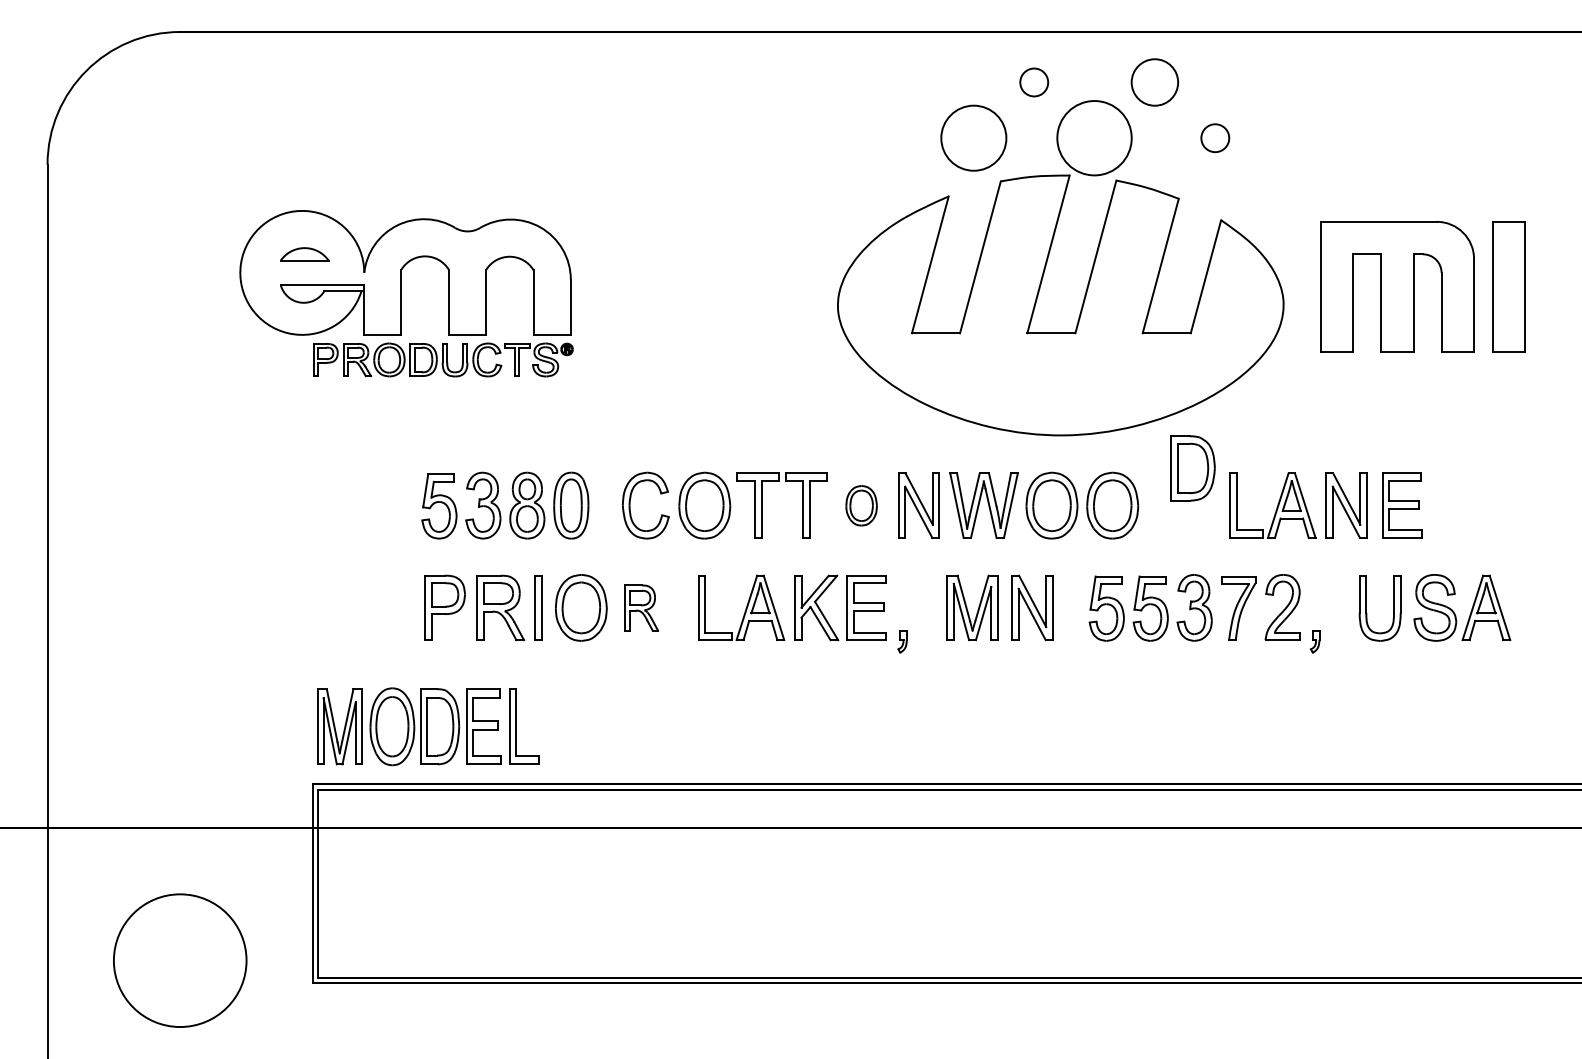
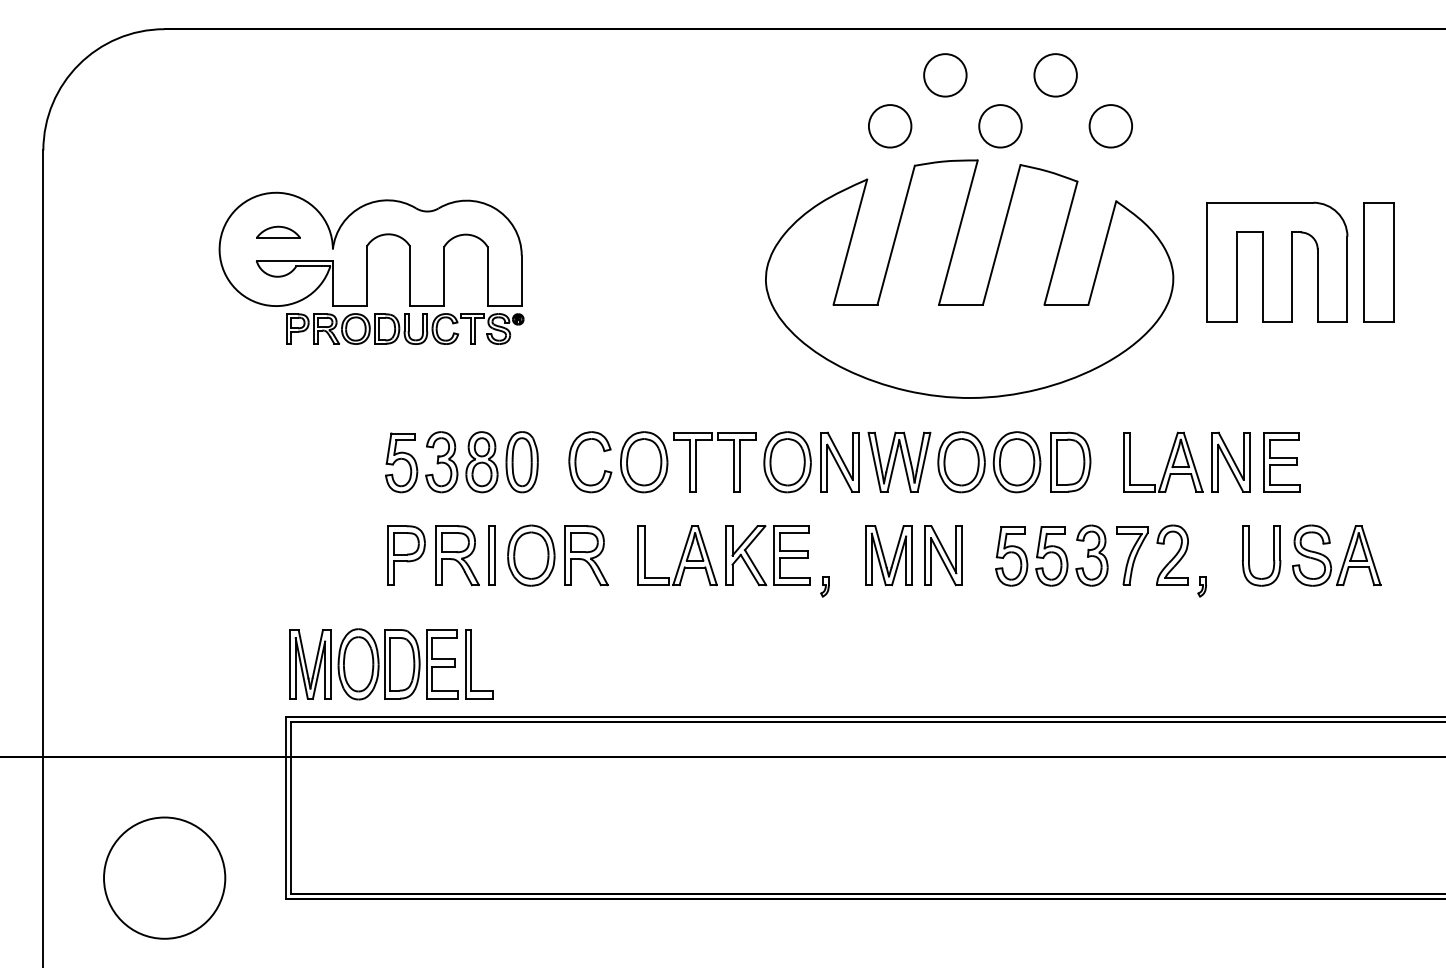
circle: (1034, 82) -> (945, 75), size x1.67
circle: (973, 138) -> (889, 126), size x0.71
circle: (1094, 138) -> (1000, 126), size x0.62
circle: (1214, 138) -> (1110, 126), size x1.67
part: (1193, 467) -> (1070, 461), moved
part: (861, 505) -> (787, 462), size x1.67
part: (641, 607) -> (586, 555), size x1.43

